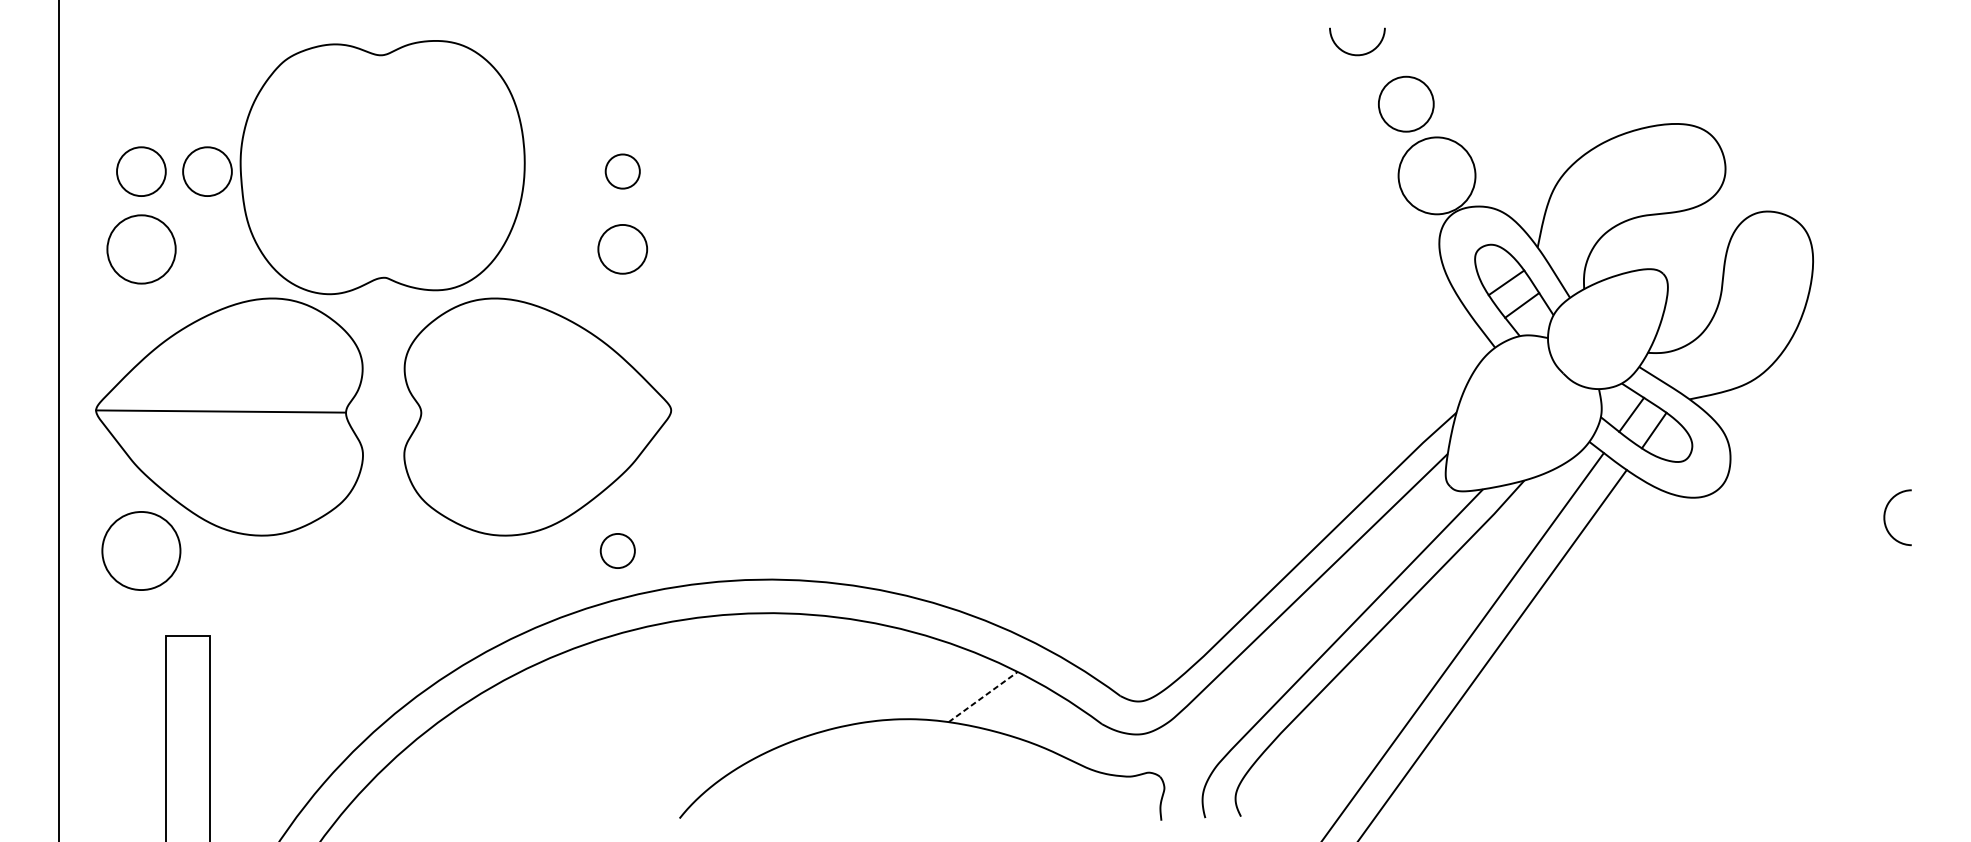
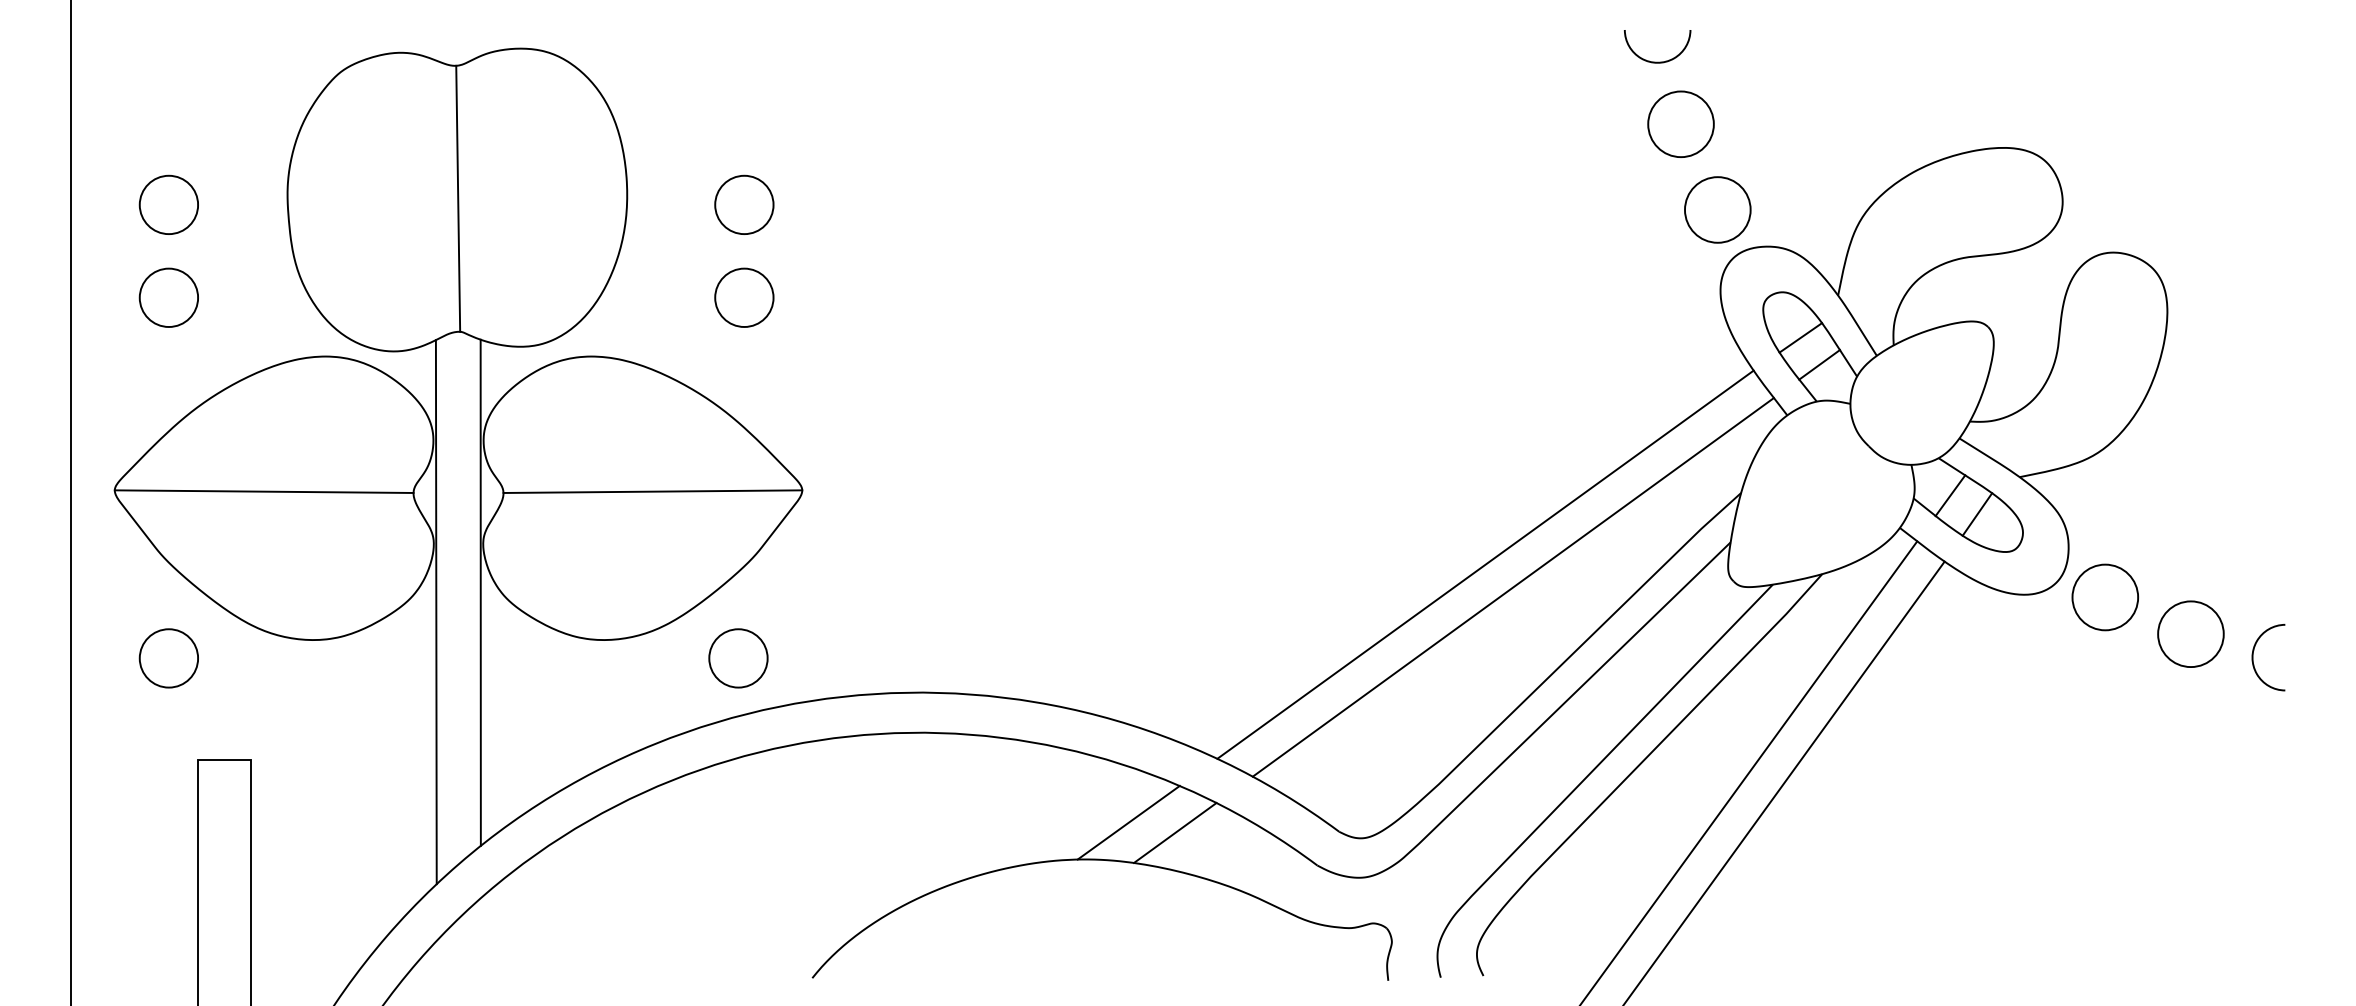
arc: (1357, 54) -> (1657, 61), moved
line: (383, 166) -> (458, 198), added
circle: (207, 171) -> (247, 204), removed
circle: (622, 171) -> (744, 204), size x1.43
circle: (1436, 175) -> (1717, 209), size x0.71
circle: (141, 249) -> (168, 297), size x0.71
line: (545, 411) -> (652, 491), added
line: (1242, 472) -> (1485, 564), added
line: (1265, 491) -> (1512, 587), added
line: (402, 495) -> (480, 592), added
circle: (1760, 500) -> (2104, 597), added
line: (364, 512) -> (435, 612), added
arc: (1885, 517) -> (2253, 657), moved
circle: (1832, 530) -> (2190, 633), added
circle: (141, 551) -> (168, 658), size x0.62
circle: (617, 551) -> (738, 658), size x1.43
line: (944, 688) -> (1128, 822), added
line: (983, 696) -> (1175, 832), dashed -> solid

